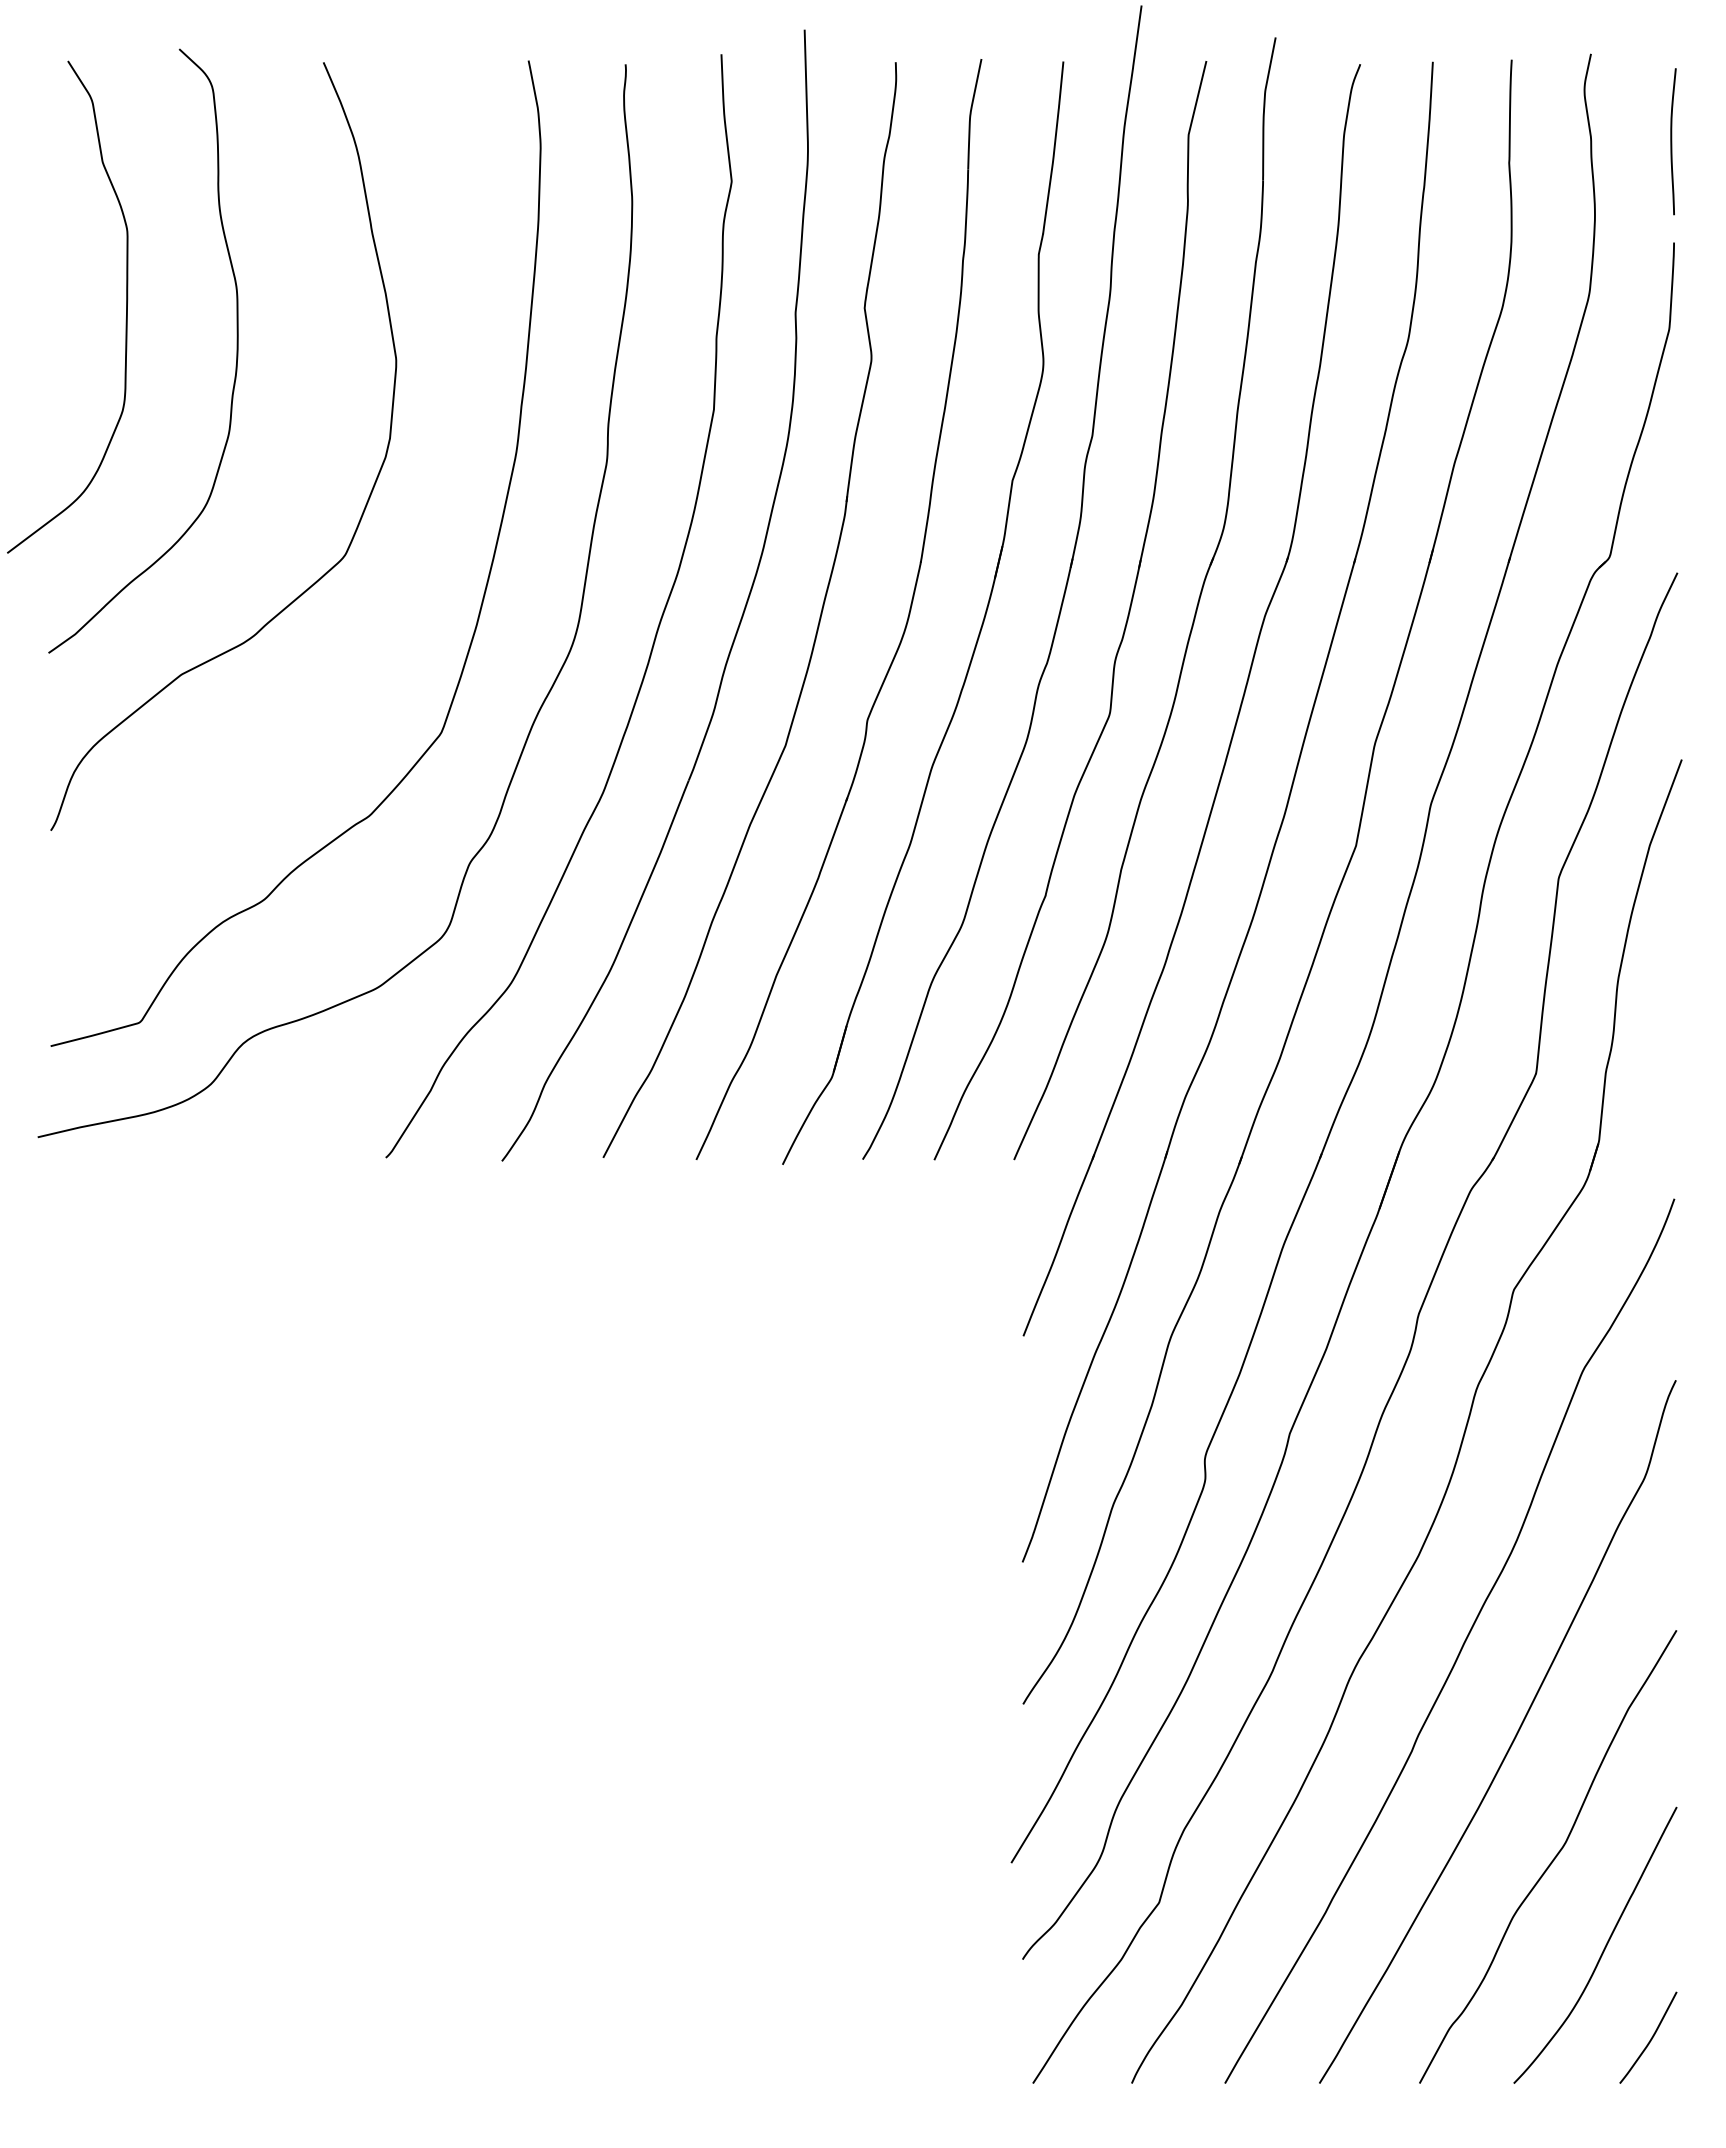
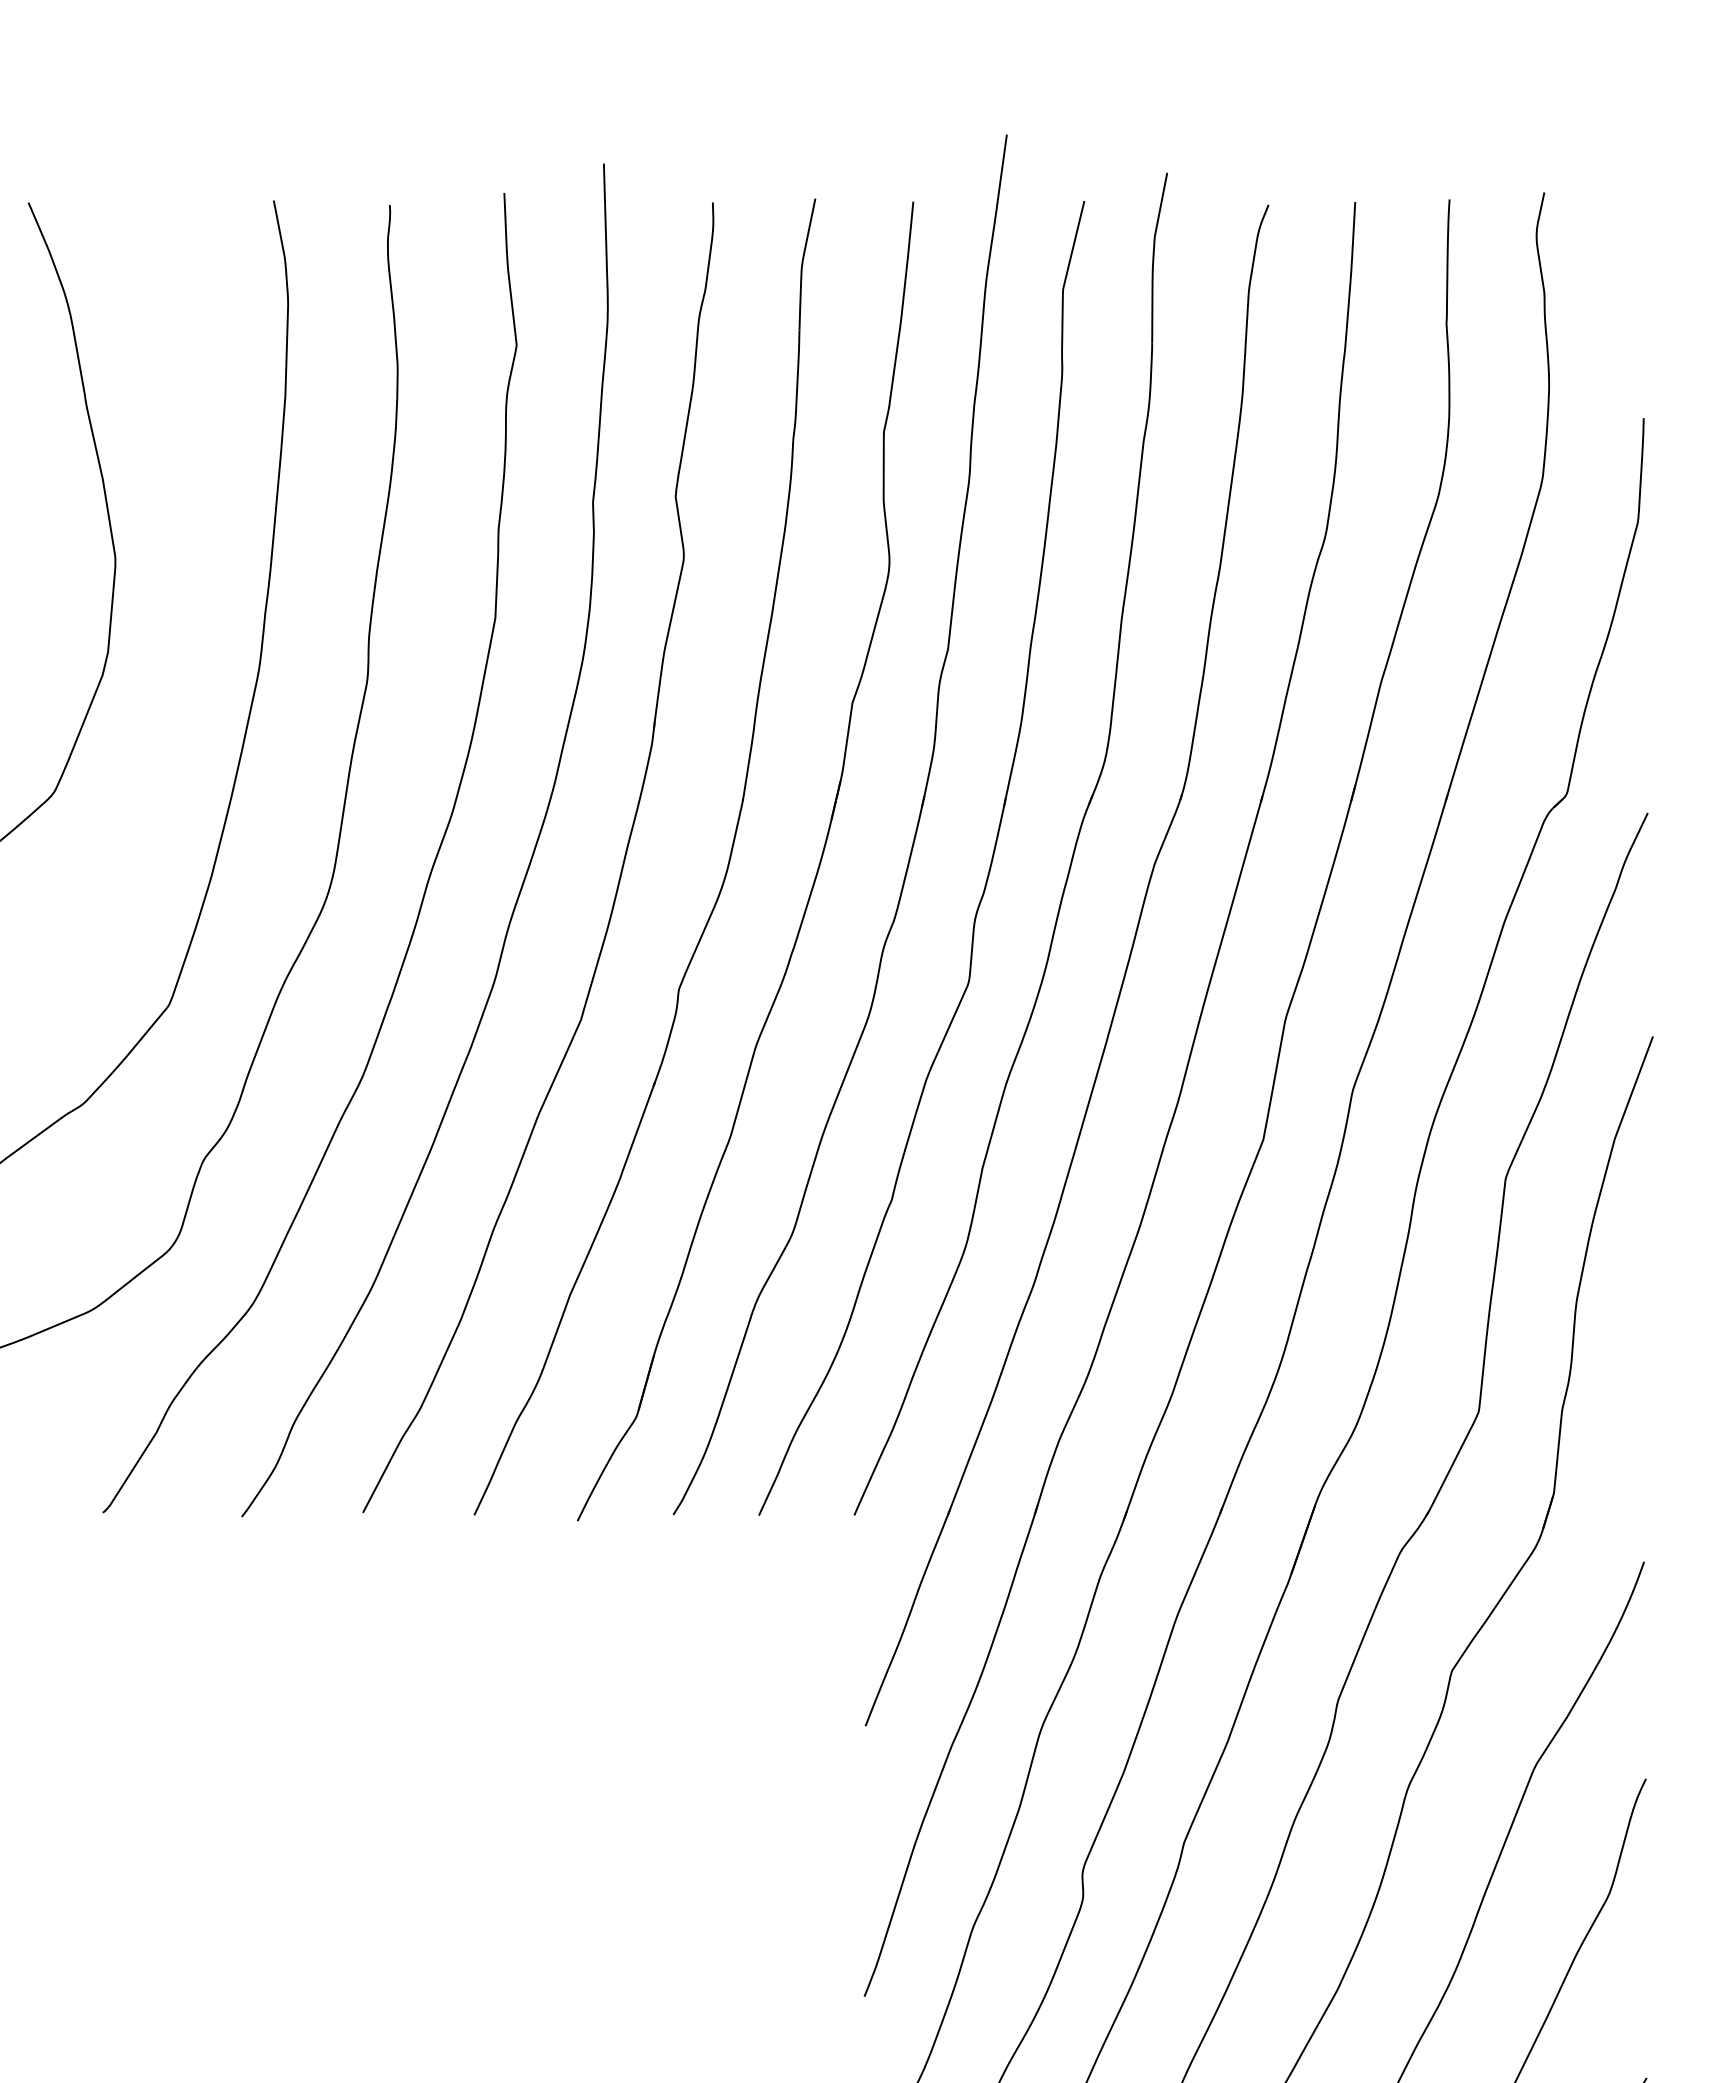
curve: (1672, 141) -> (1641, 297), removed

